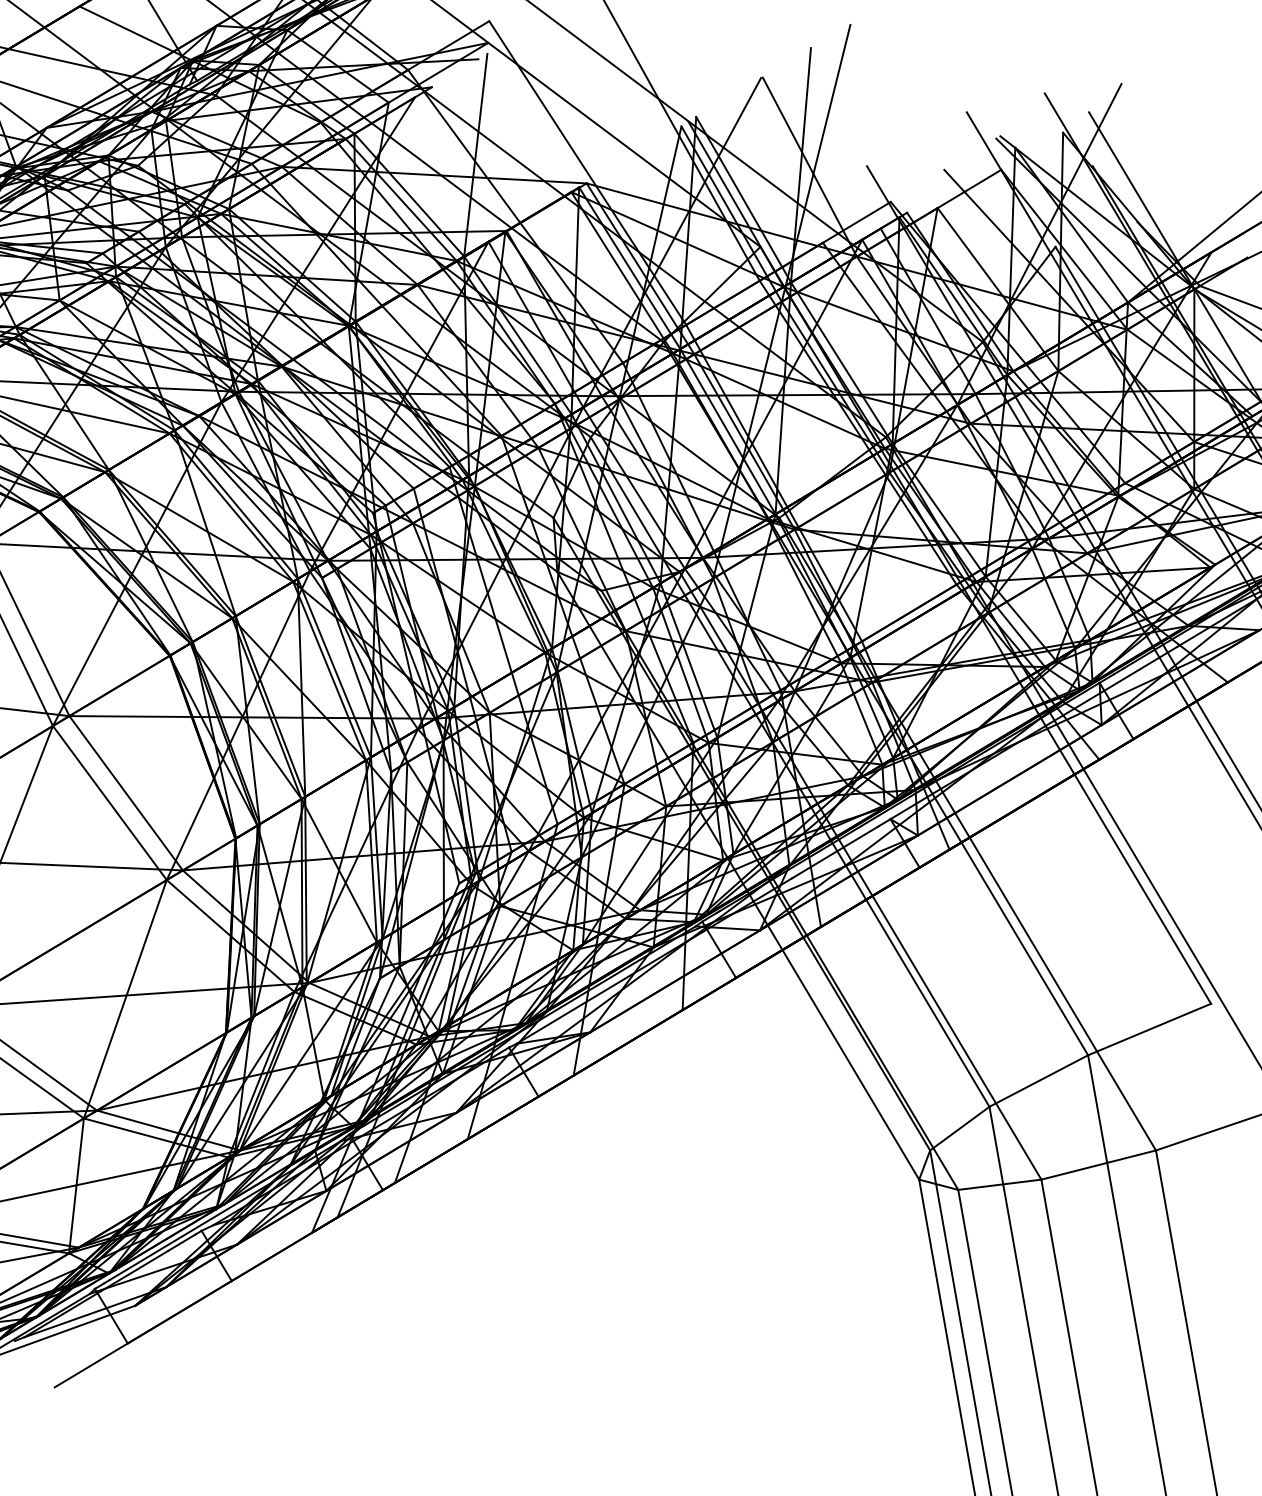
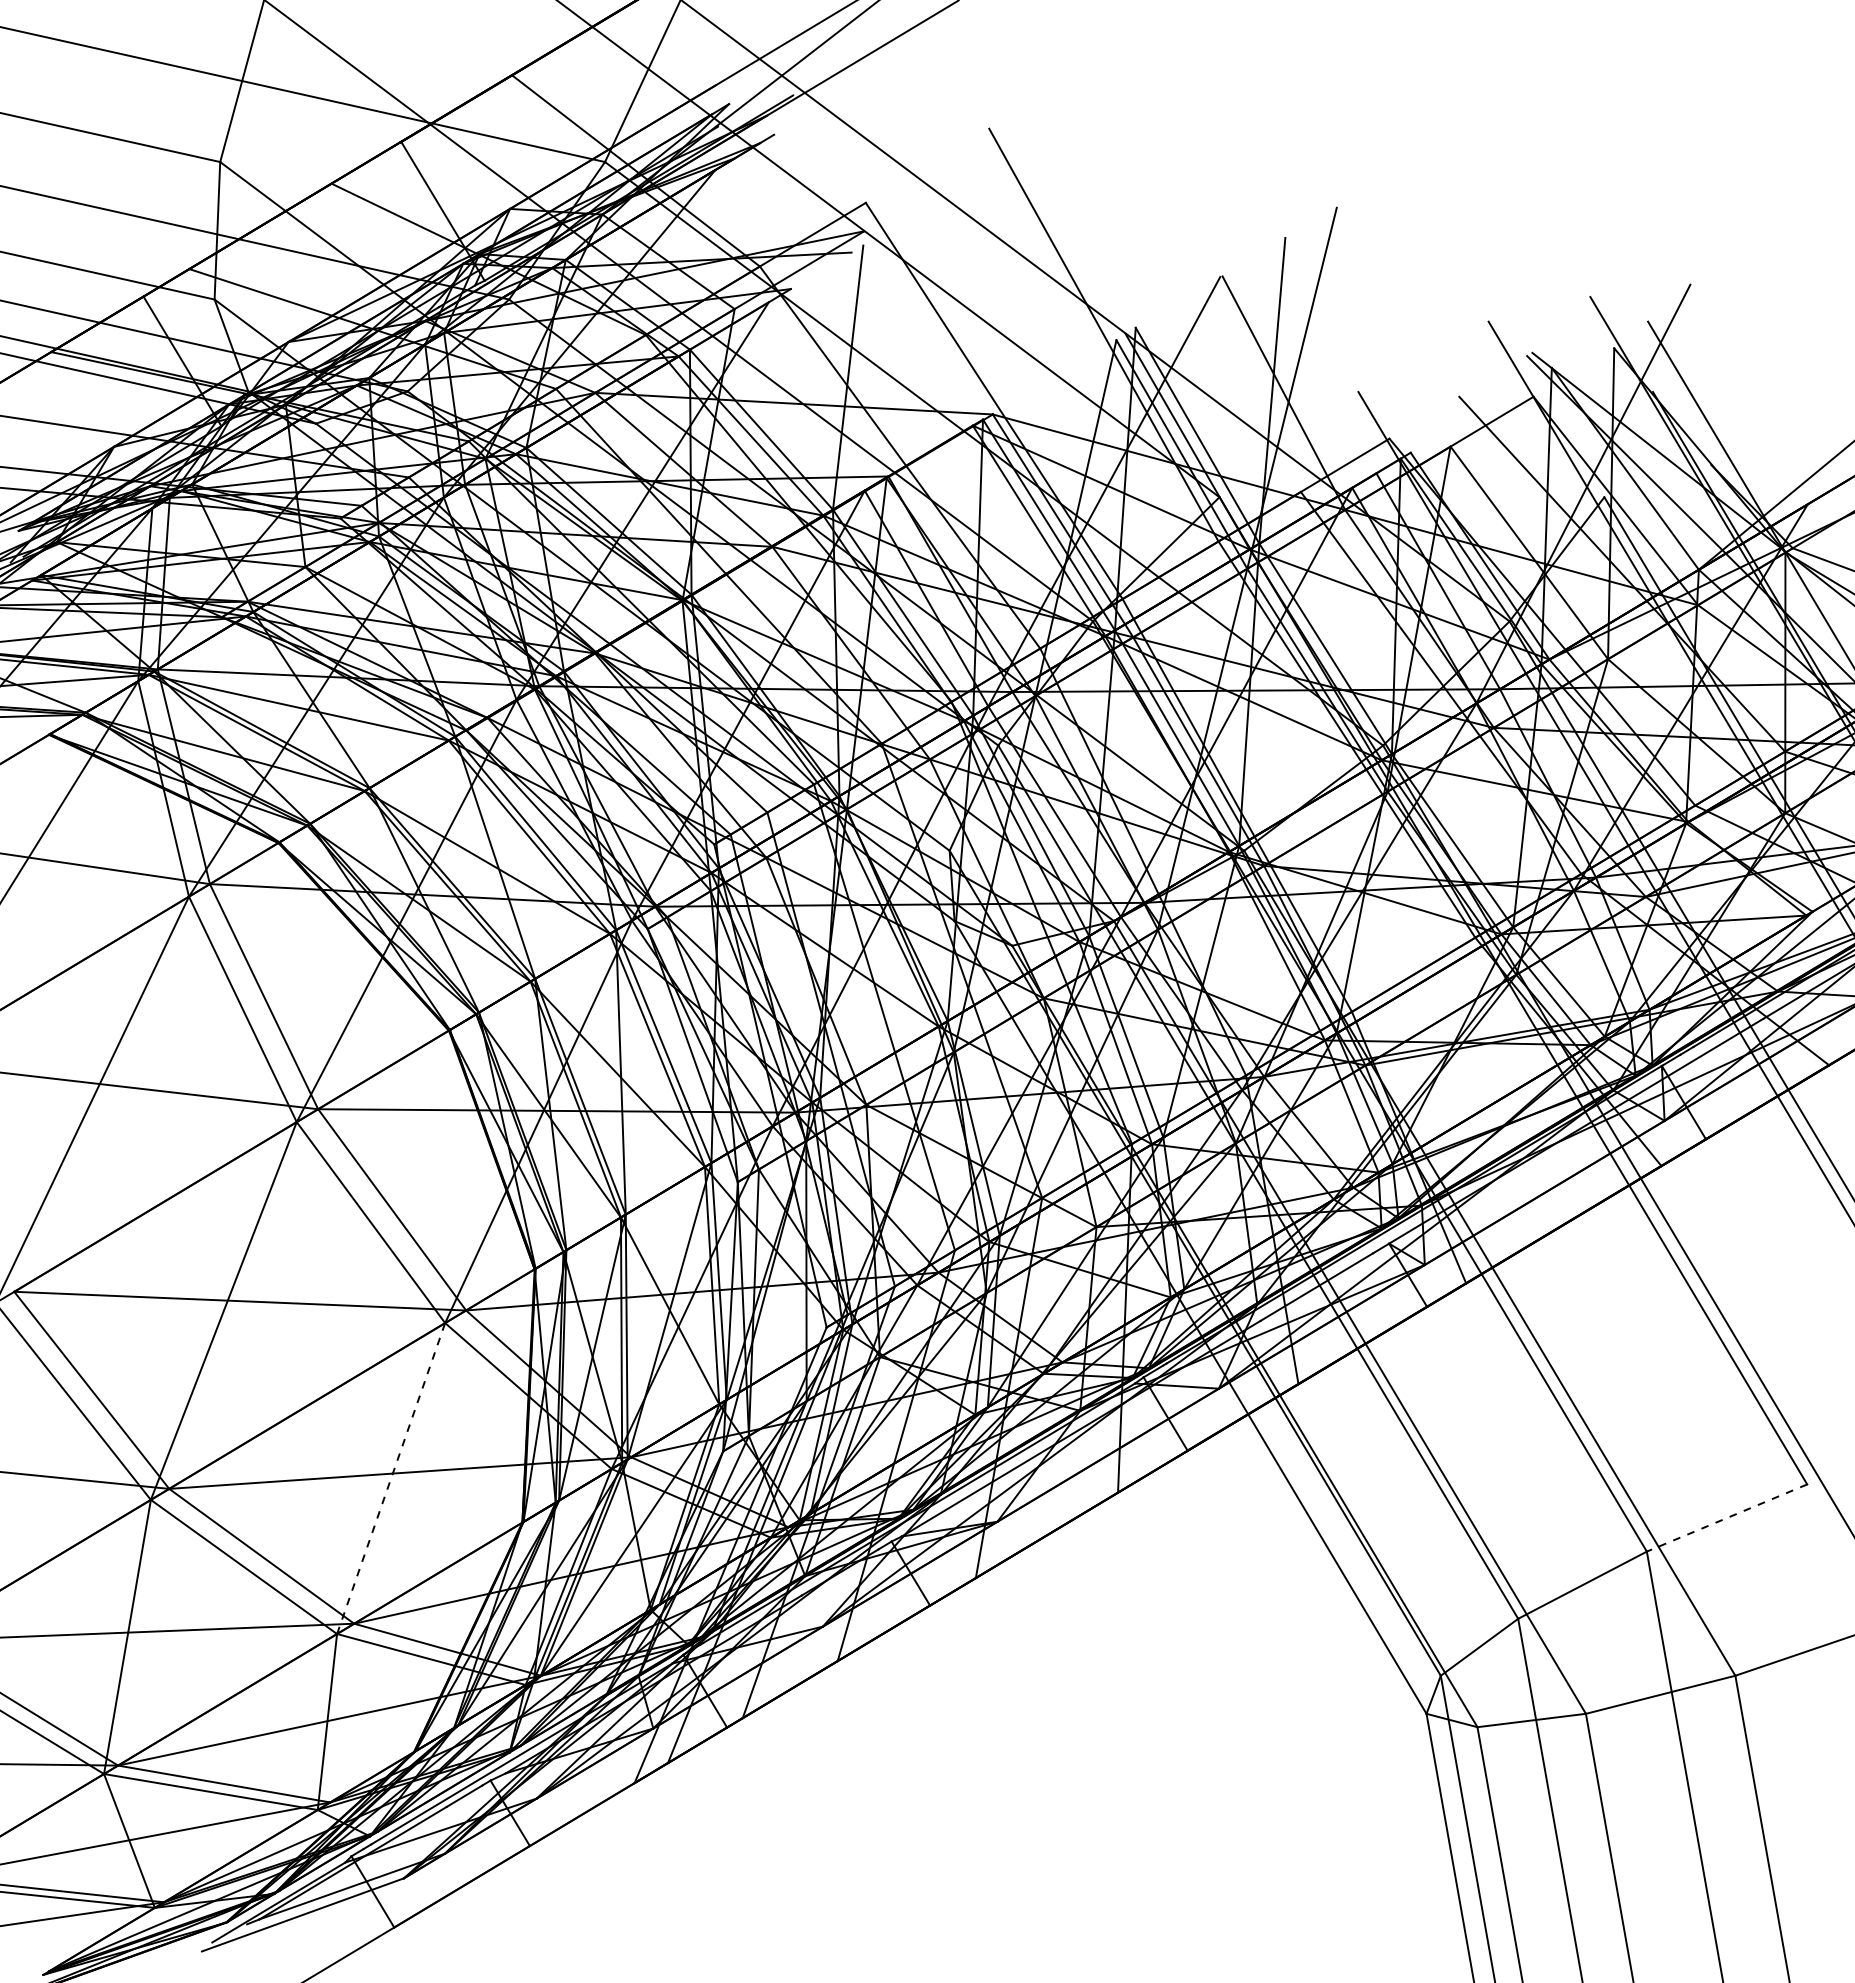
line: (125, 999) -> (391, 1478), solid -> dashed
line: (1149, 1029) -> (1727, 1518), solid -> dashed

